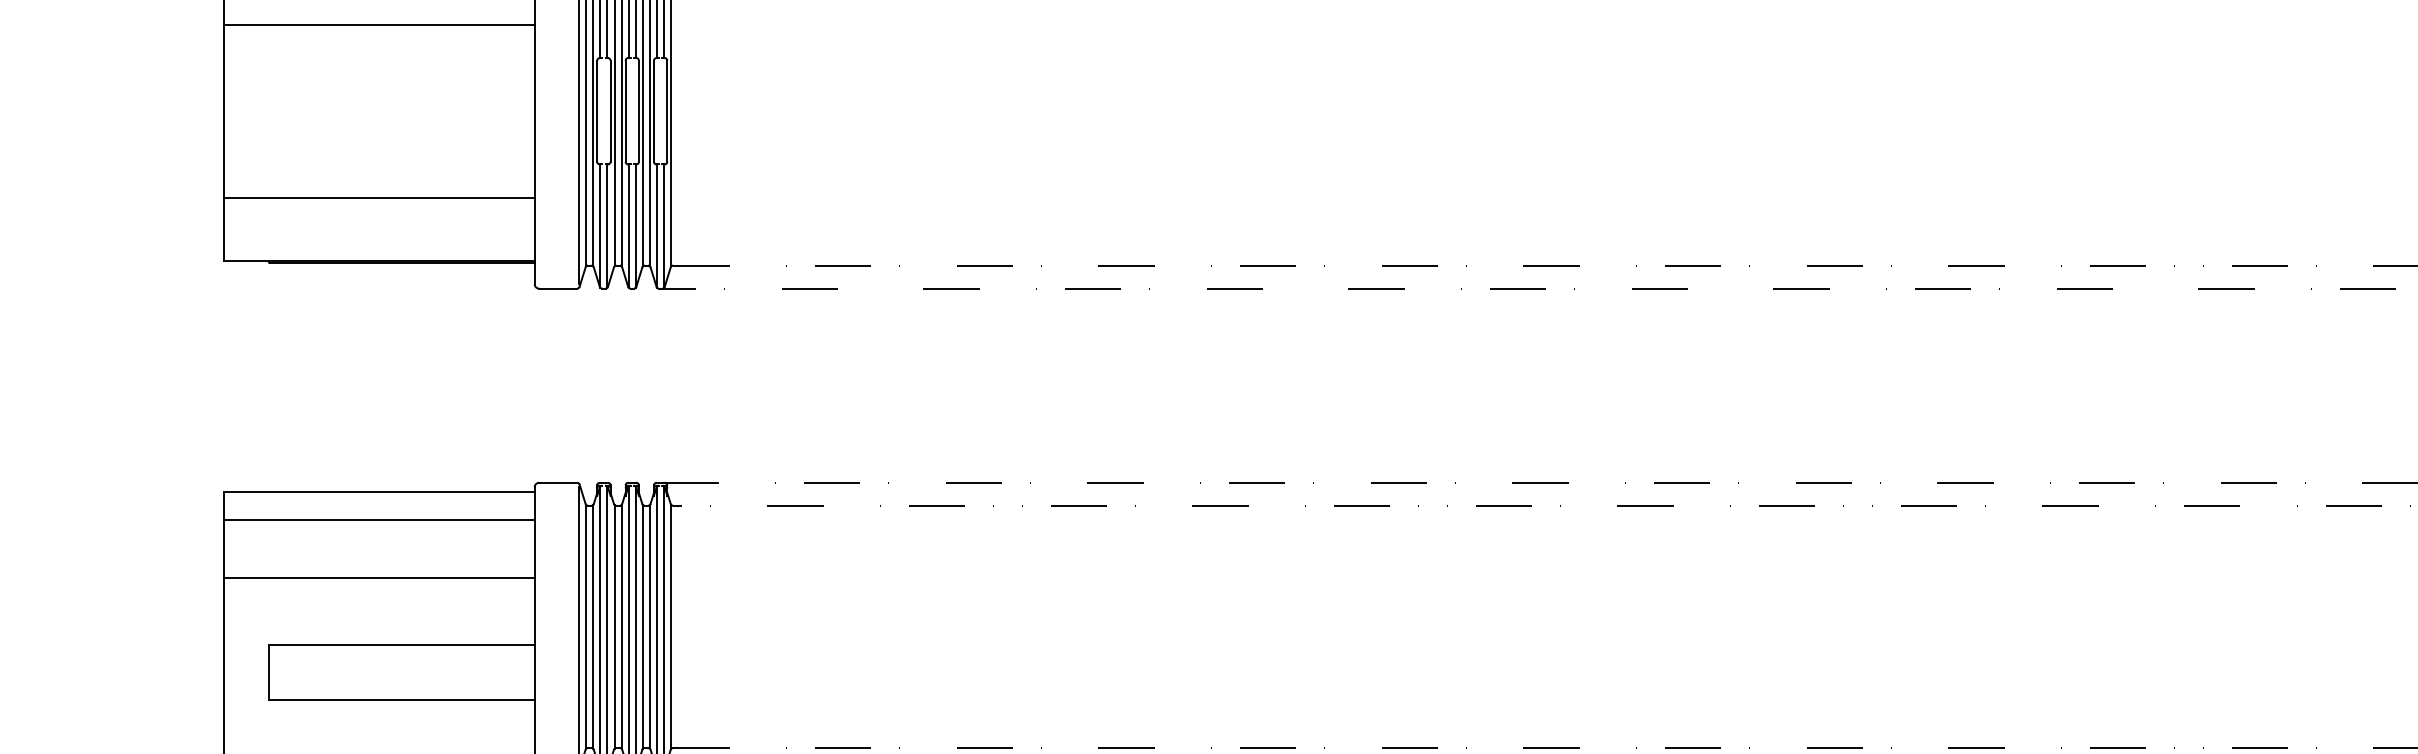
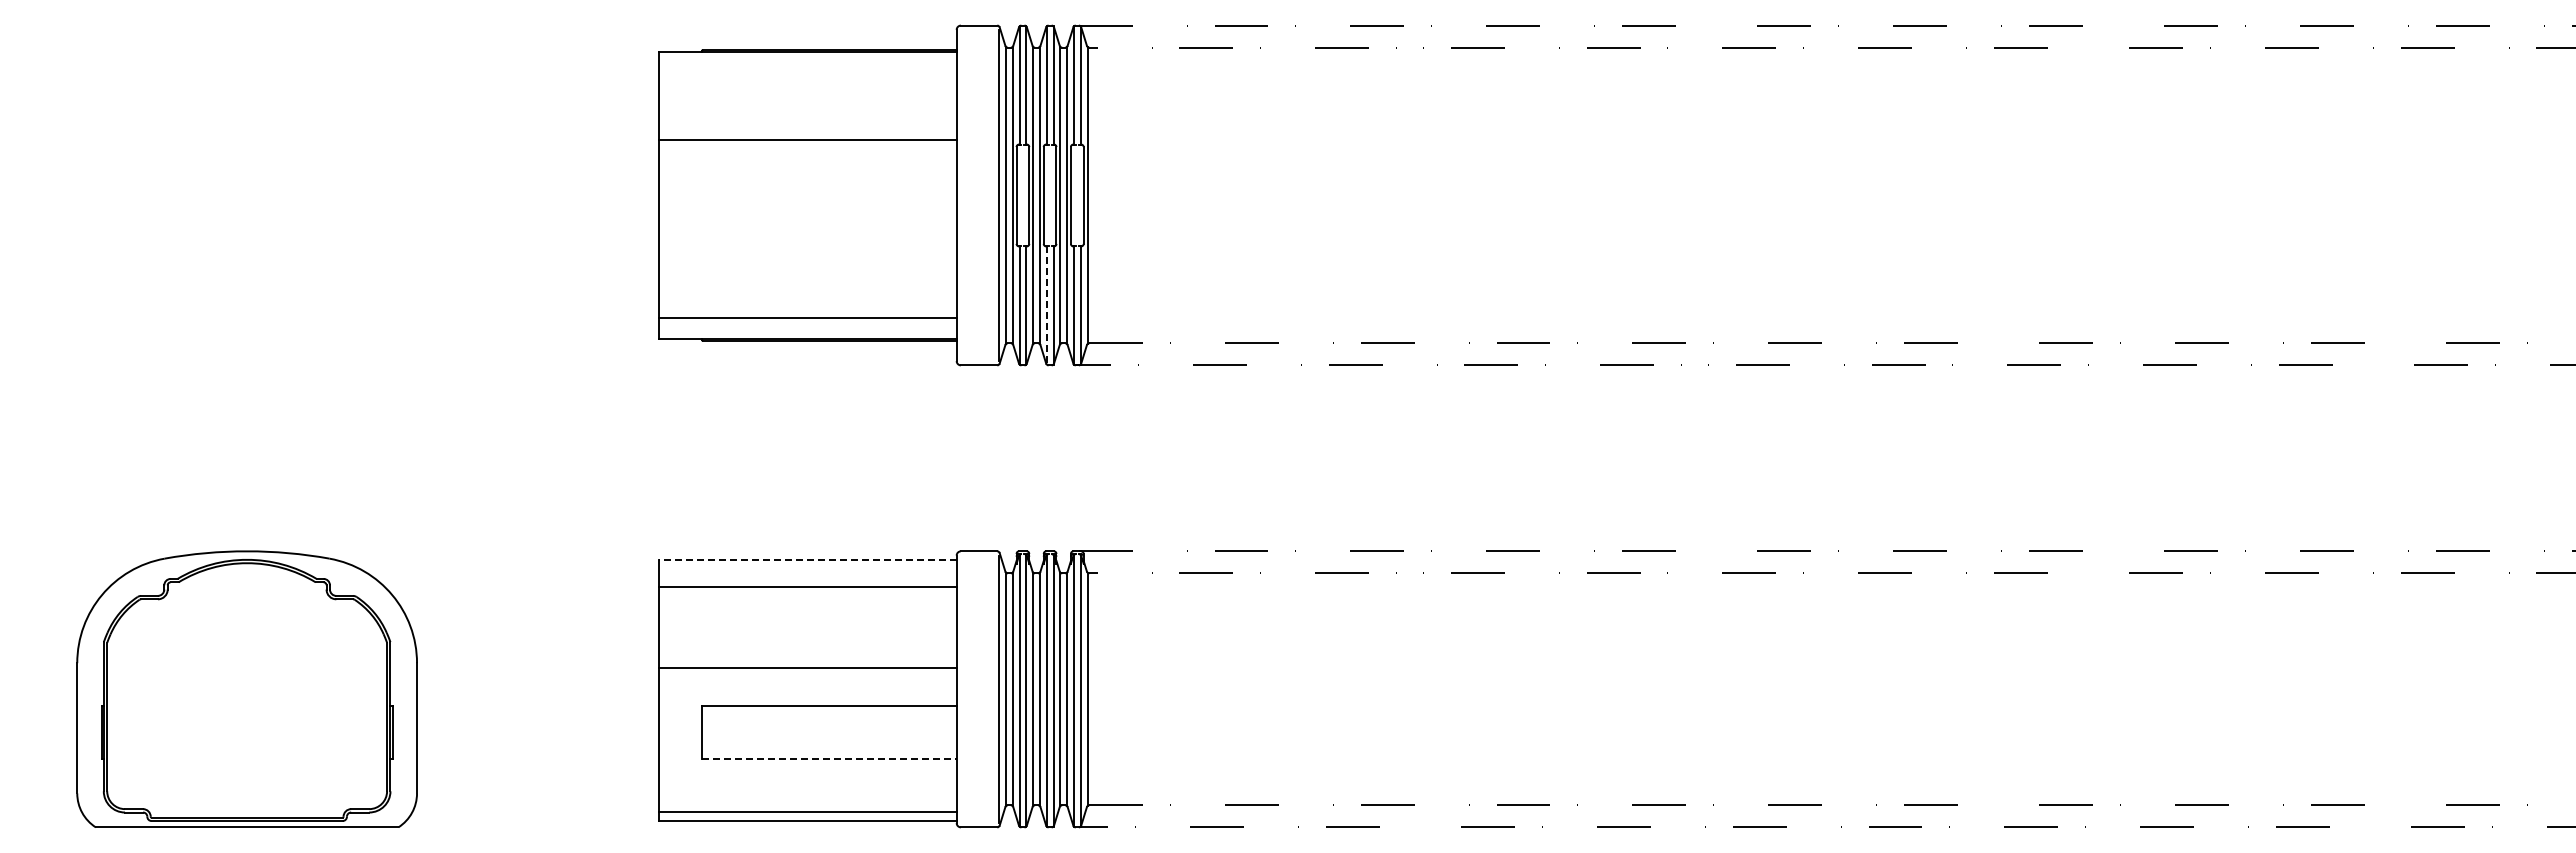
line: (378, 24) -> (807, 139), moved
line: (378, 197) -> (807, 318), moved
line: (628, 226) -> (1046, 305), solid -> dashed
line: (380, 491) -> (808, 559), solid -> dashed
line: (378, 577) -> (807, 668), moved
line: (401, 700) -> (829, 759), solid -> dashed

